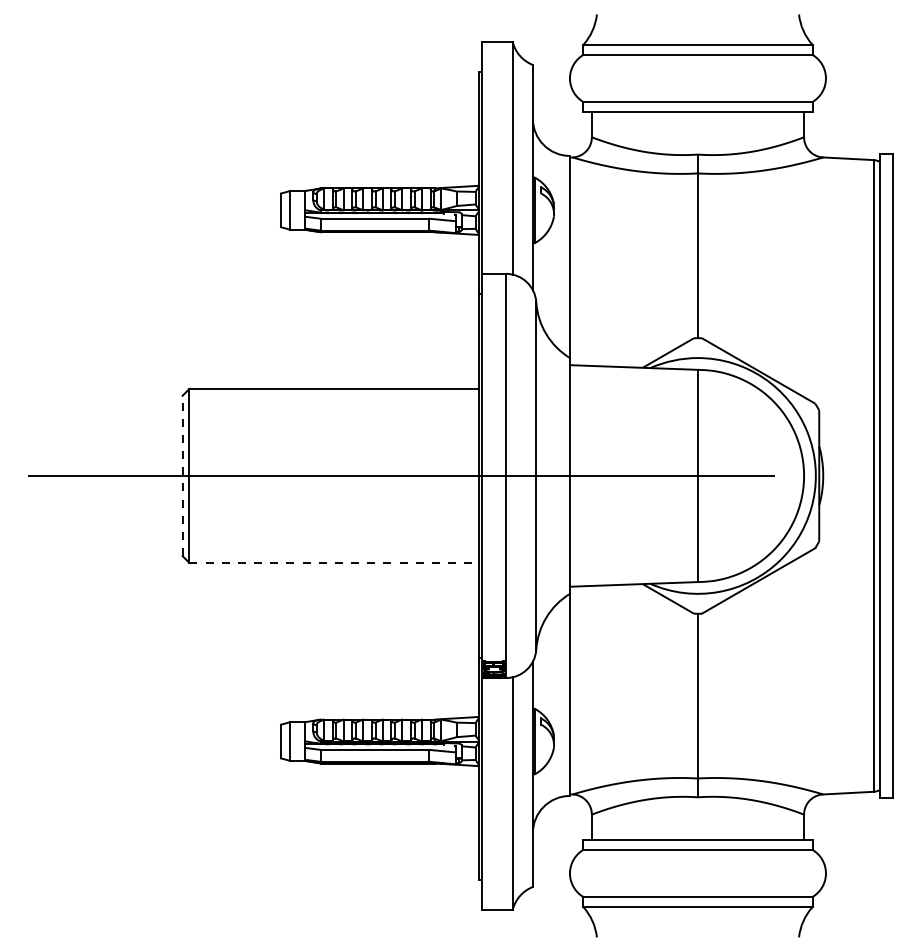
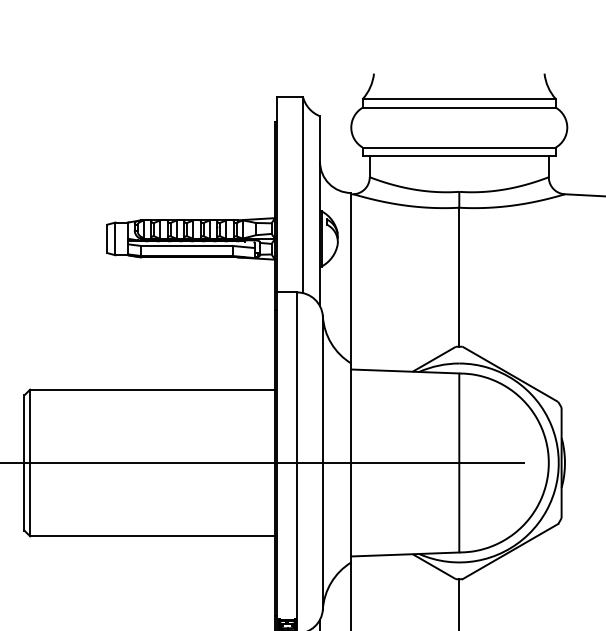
line: (182, 475) -> (24, 462), dashed -> solid
line: (334, 562) -> (152, 536), dashed -> solid

